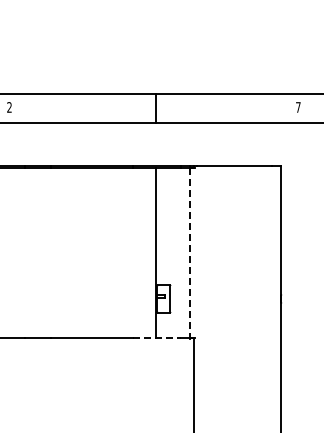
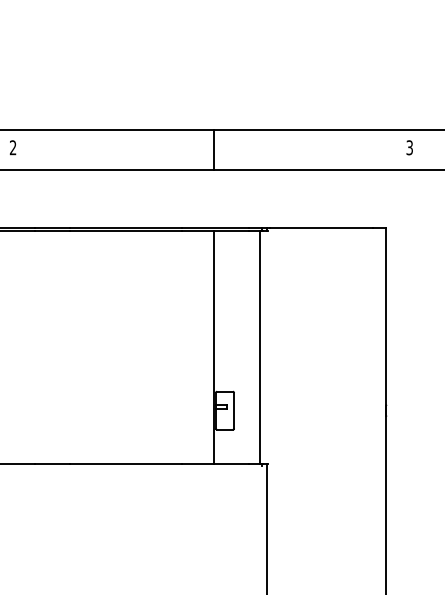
text: (298, 107) -> (409, 147), 7 -> 3
line: (189, 252) -> (260, 346), dashed -> solid
line: (157, 337) -> (216, 463), dashed -> solid

